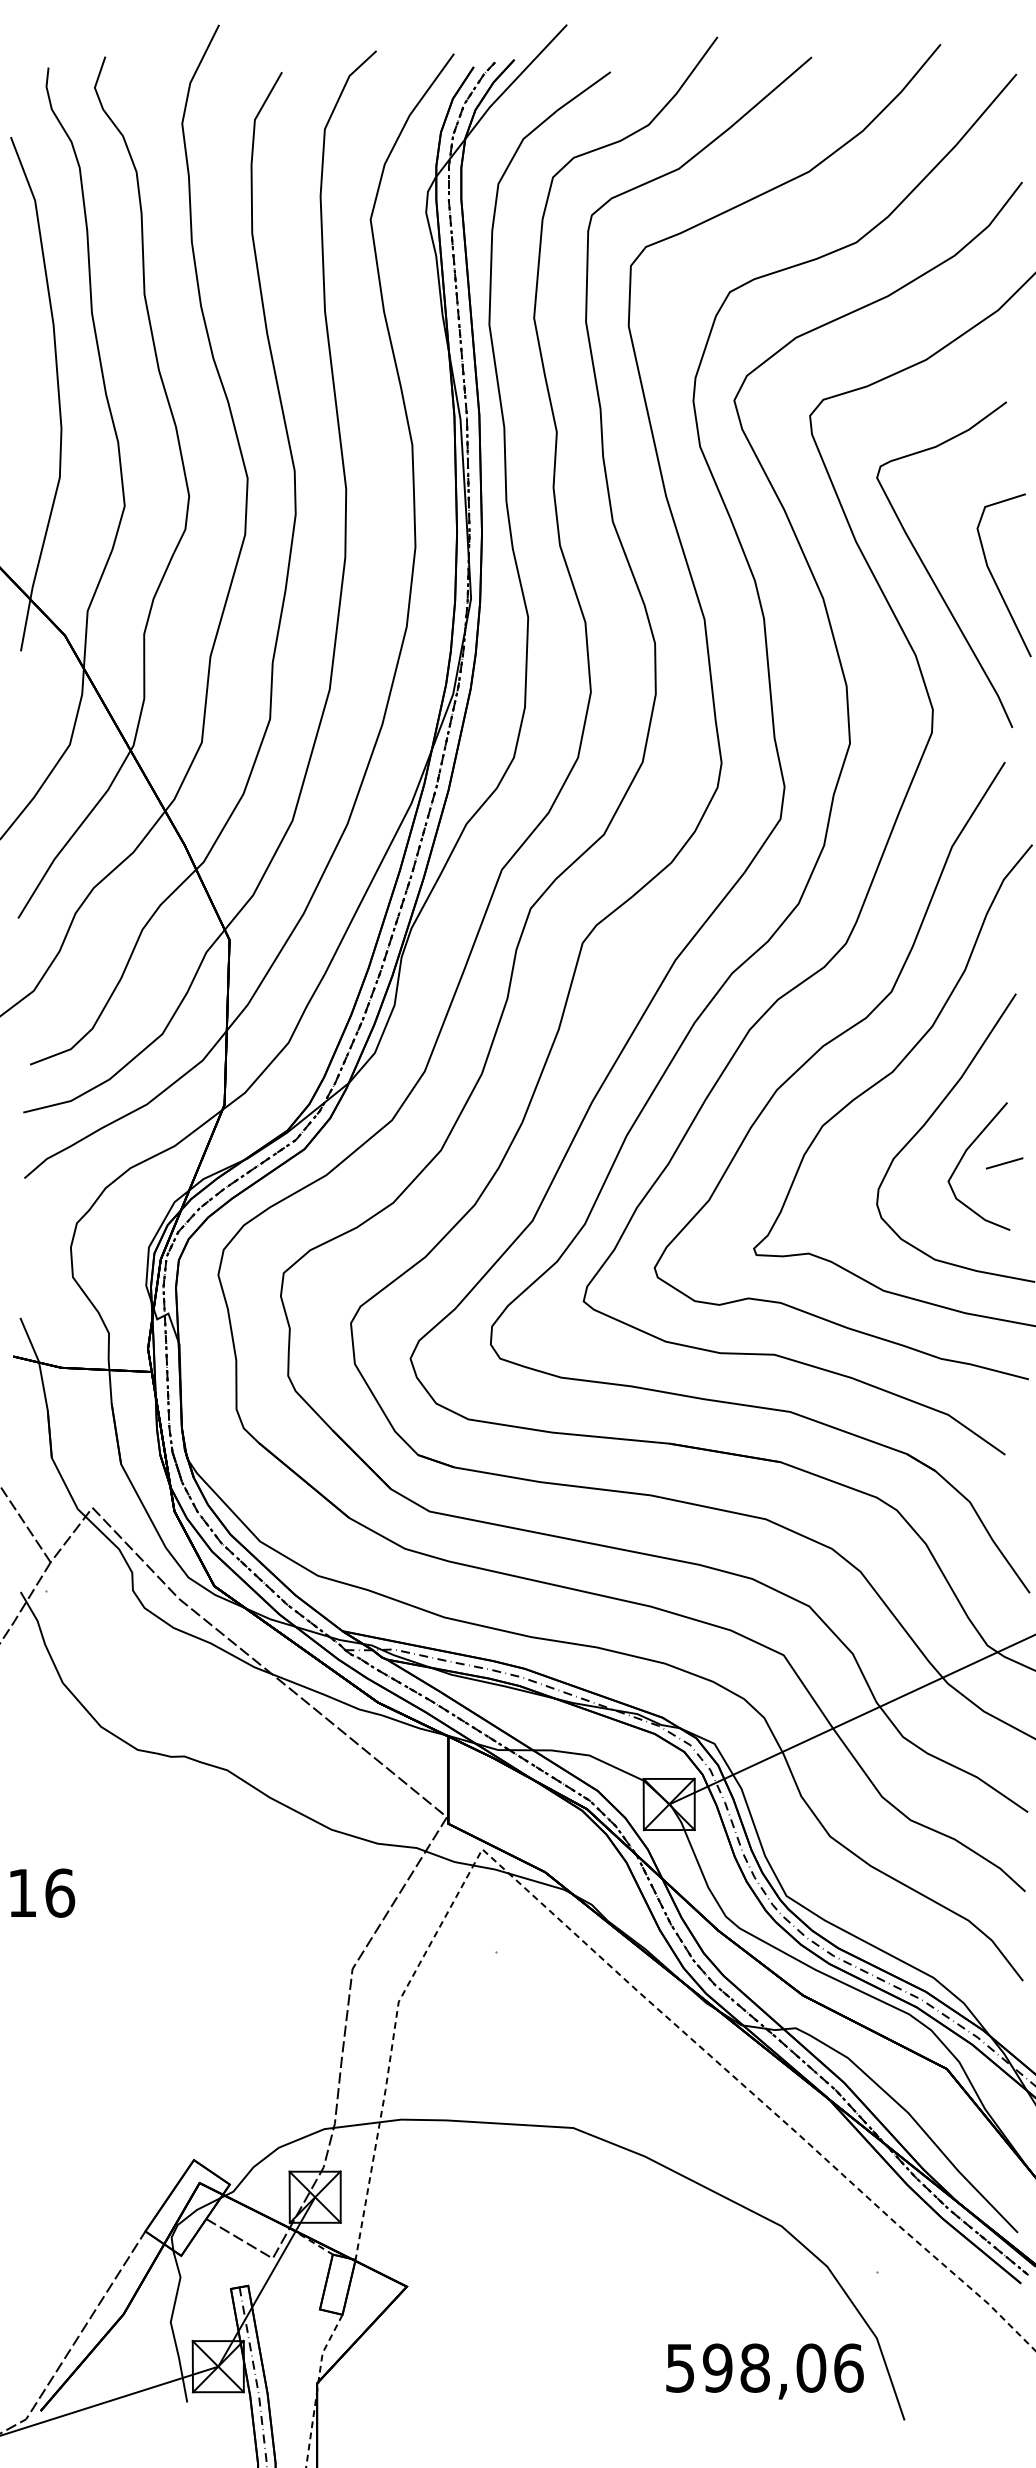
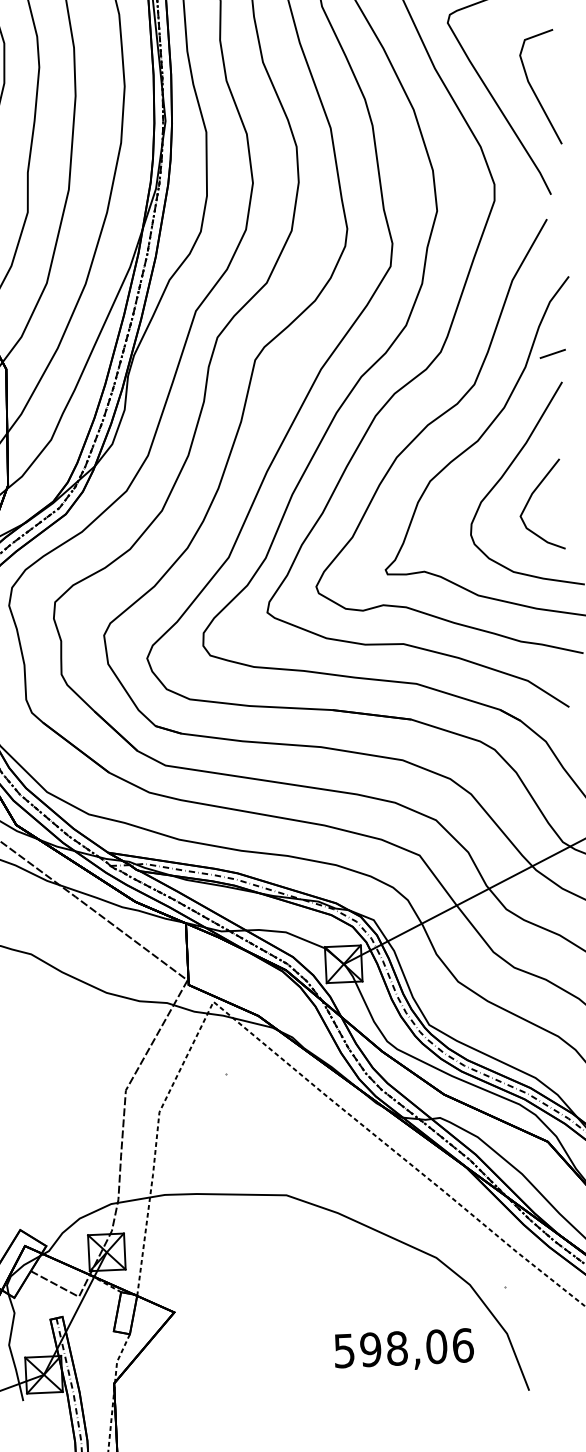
line: (1004, 1163) -> (552, 353), moved
text: (764, 2371) -> (403, 1350), moved

